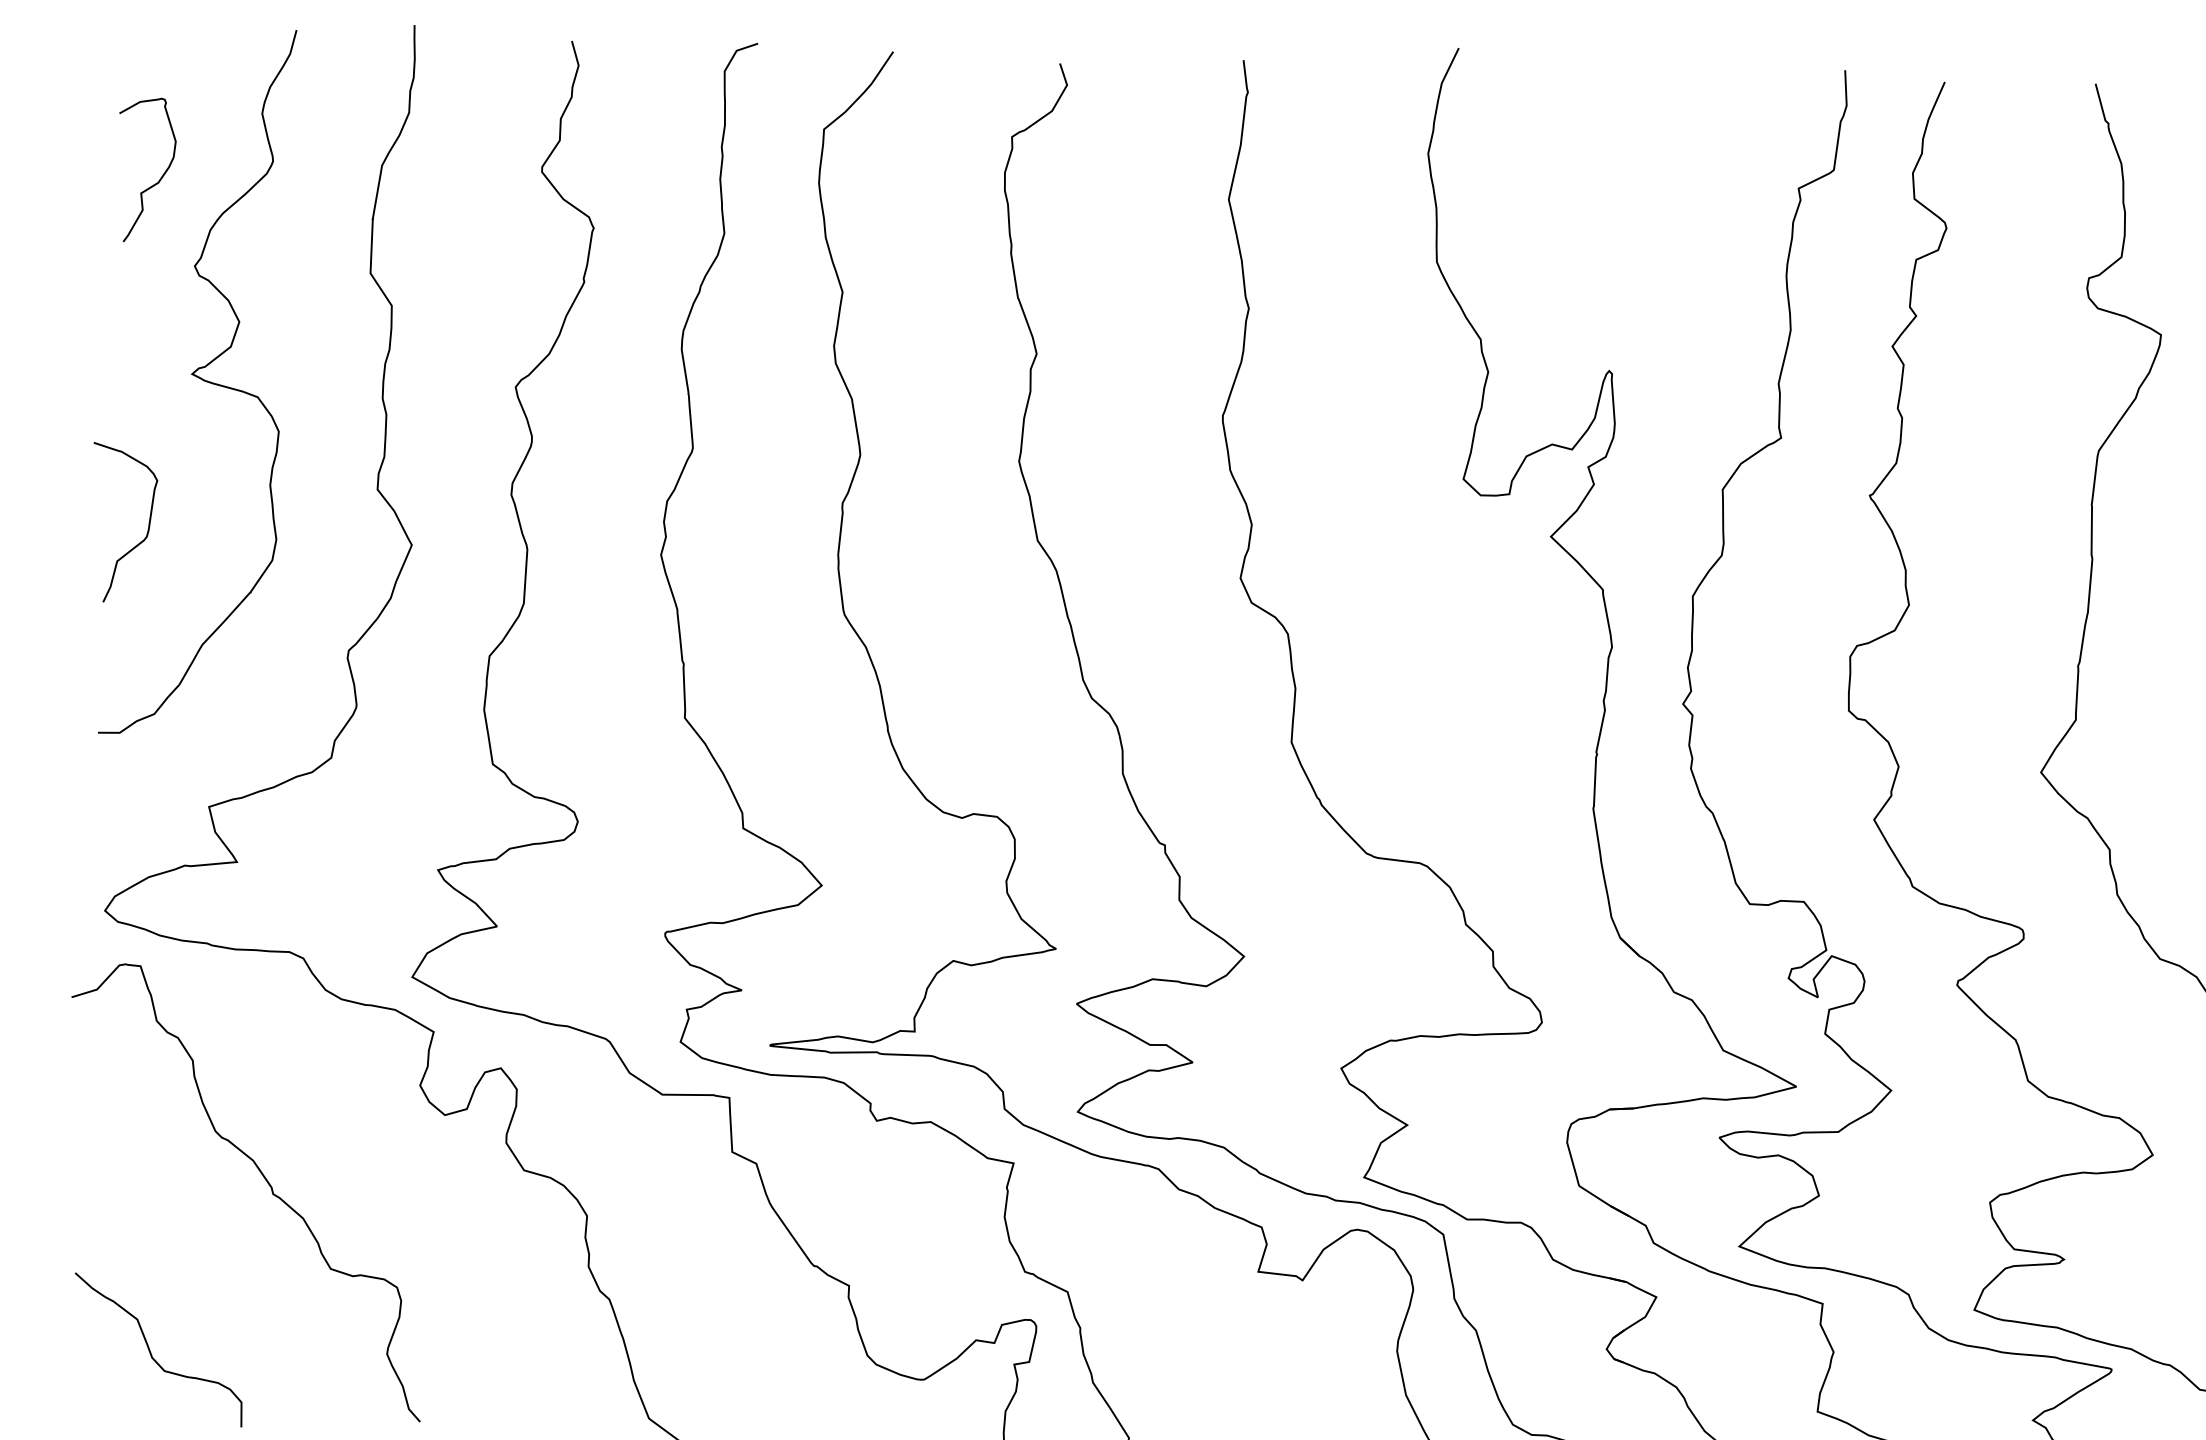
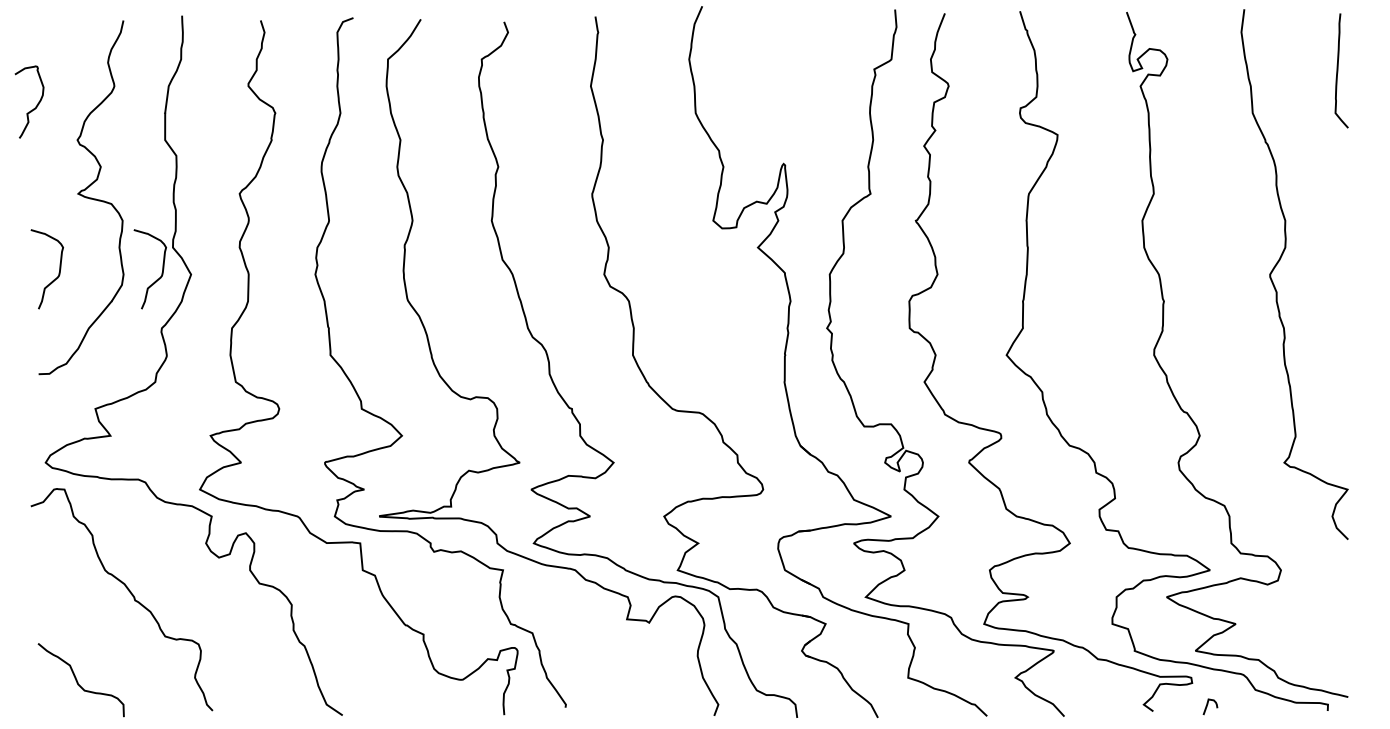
curve: (158, 179) -> (35, 106), moved
curve: (341, 552) -> (156, 279), added

